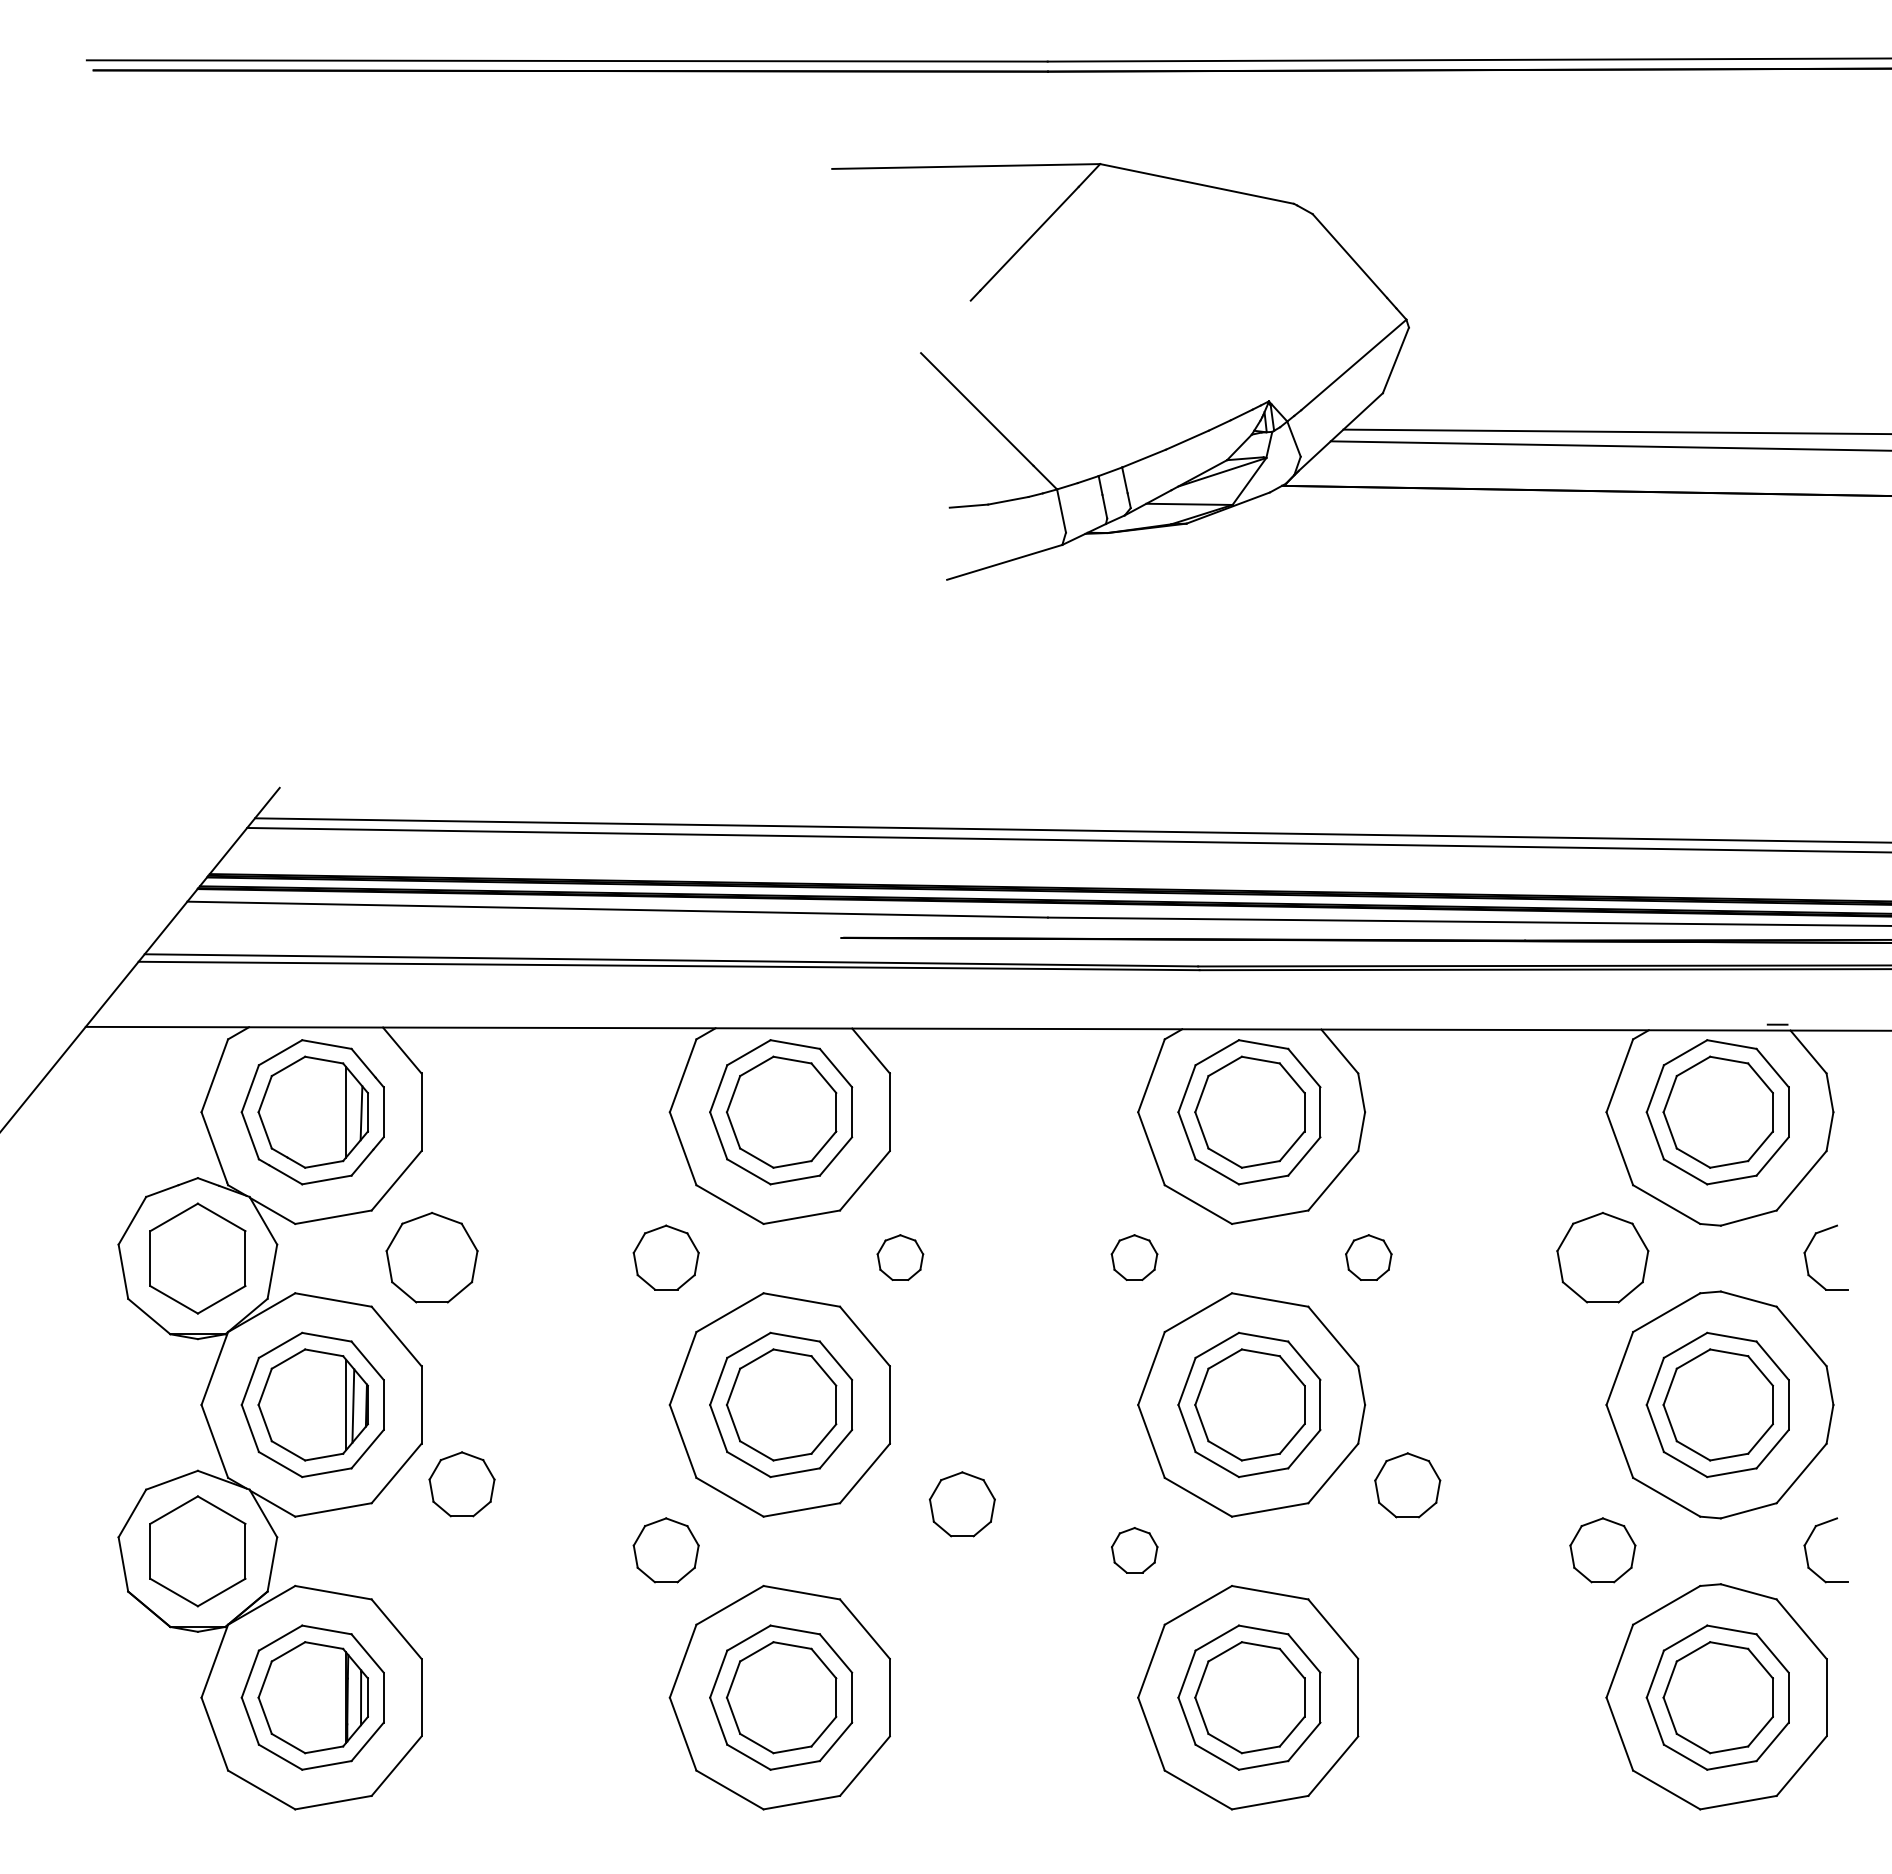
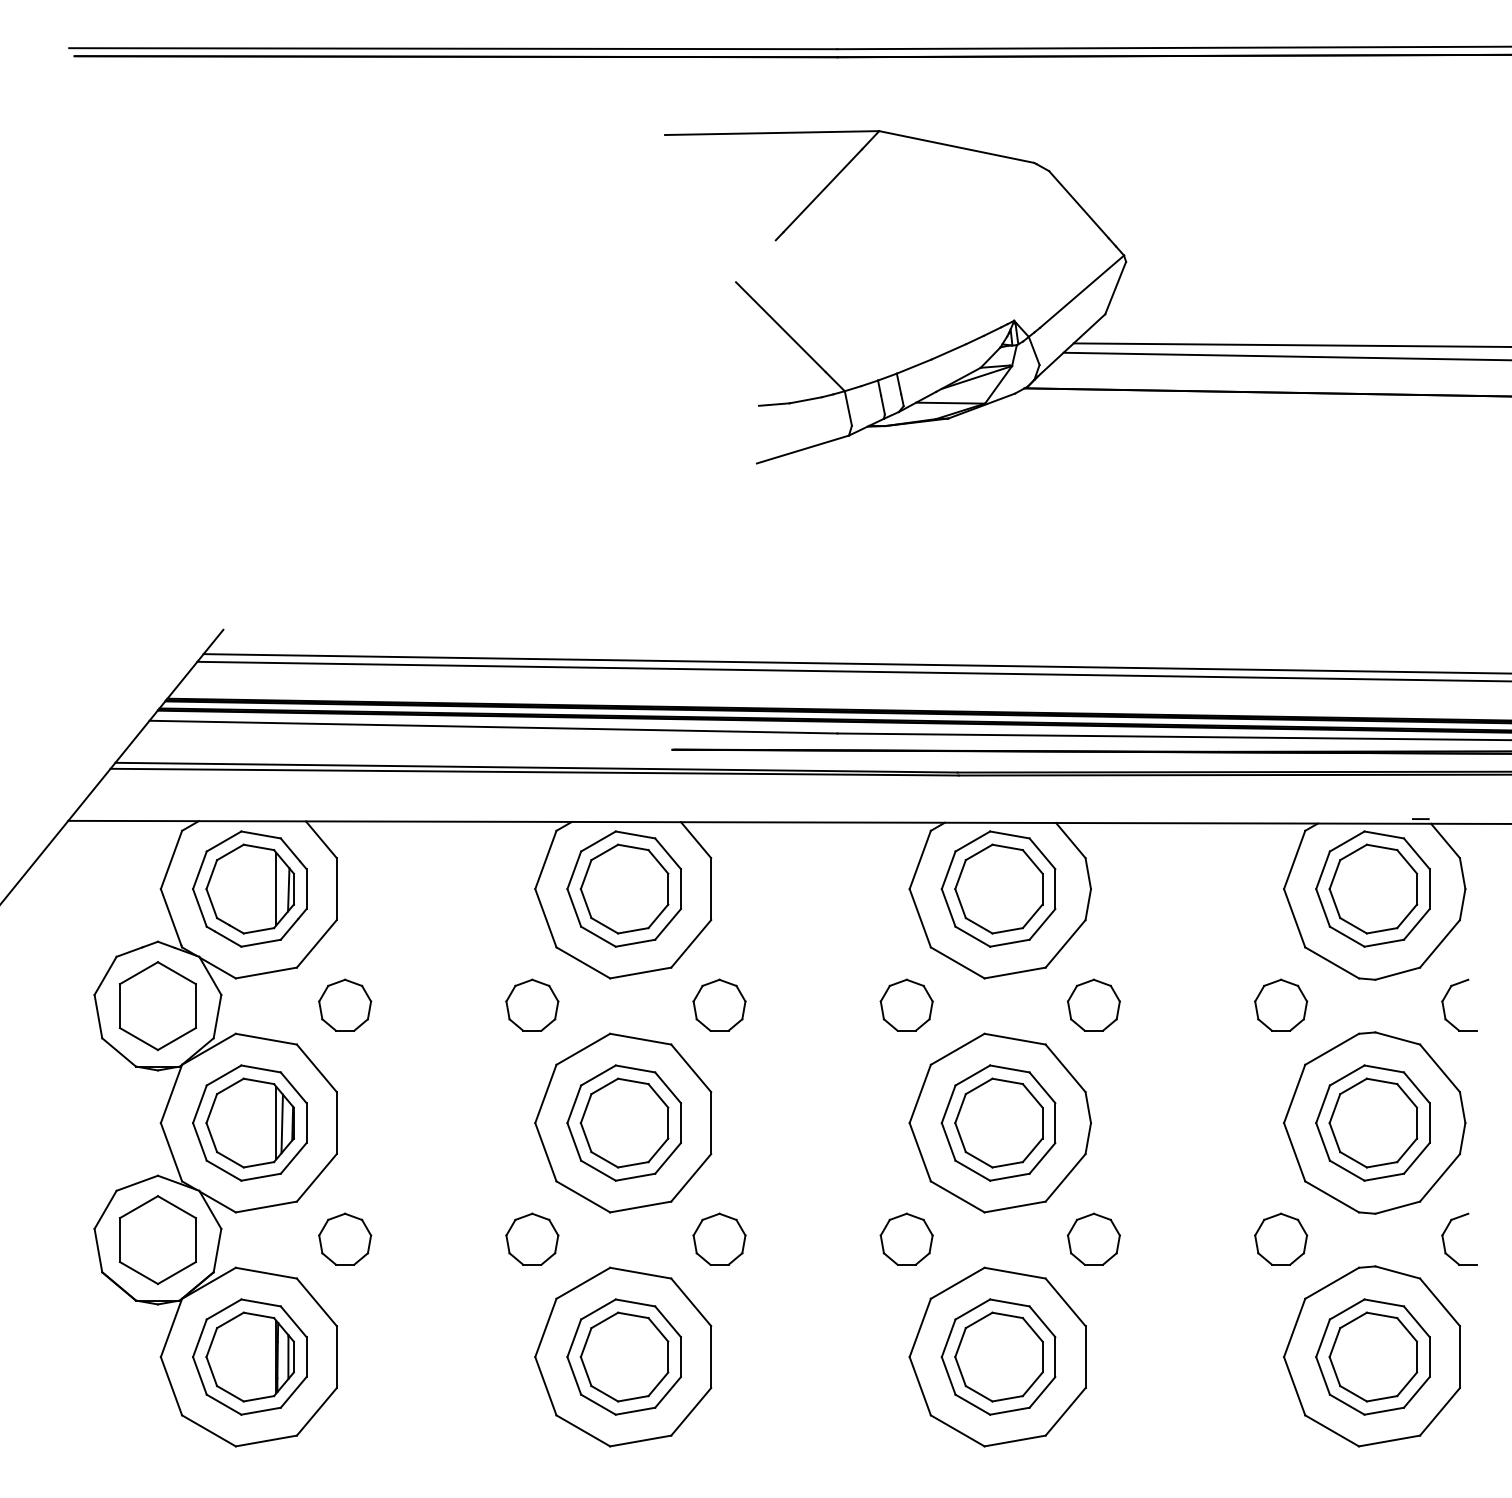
part: (431, 1257) -> (344, 1005), size x0.71
part: (900, 1257) -> (719, 1005), size x1.43
part: (1134, 1257) -> (906, 1005), size x1.43
part: (1368, 1257) -> (1093, 1005), size x1.43
part: (1602, 1257) -> (1280, 1005), size x0.71
part: (461, 1484) -> (344, 1239), moved
part: (1407, 1485) -> (1093, 1239), moved
part: (961, 1504) -> (718, 1239), moved
part: (1134, 1550) -> (906, 1239), size x1.43

